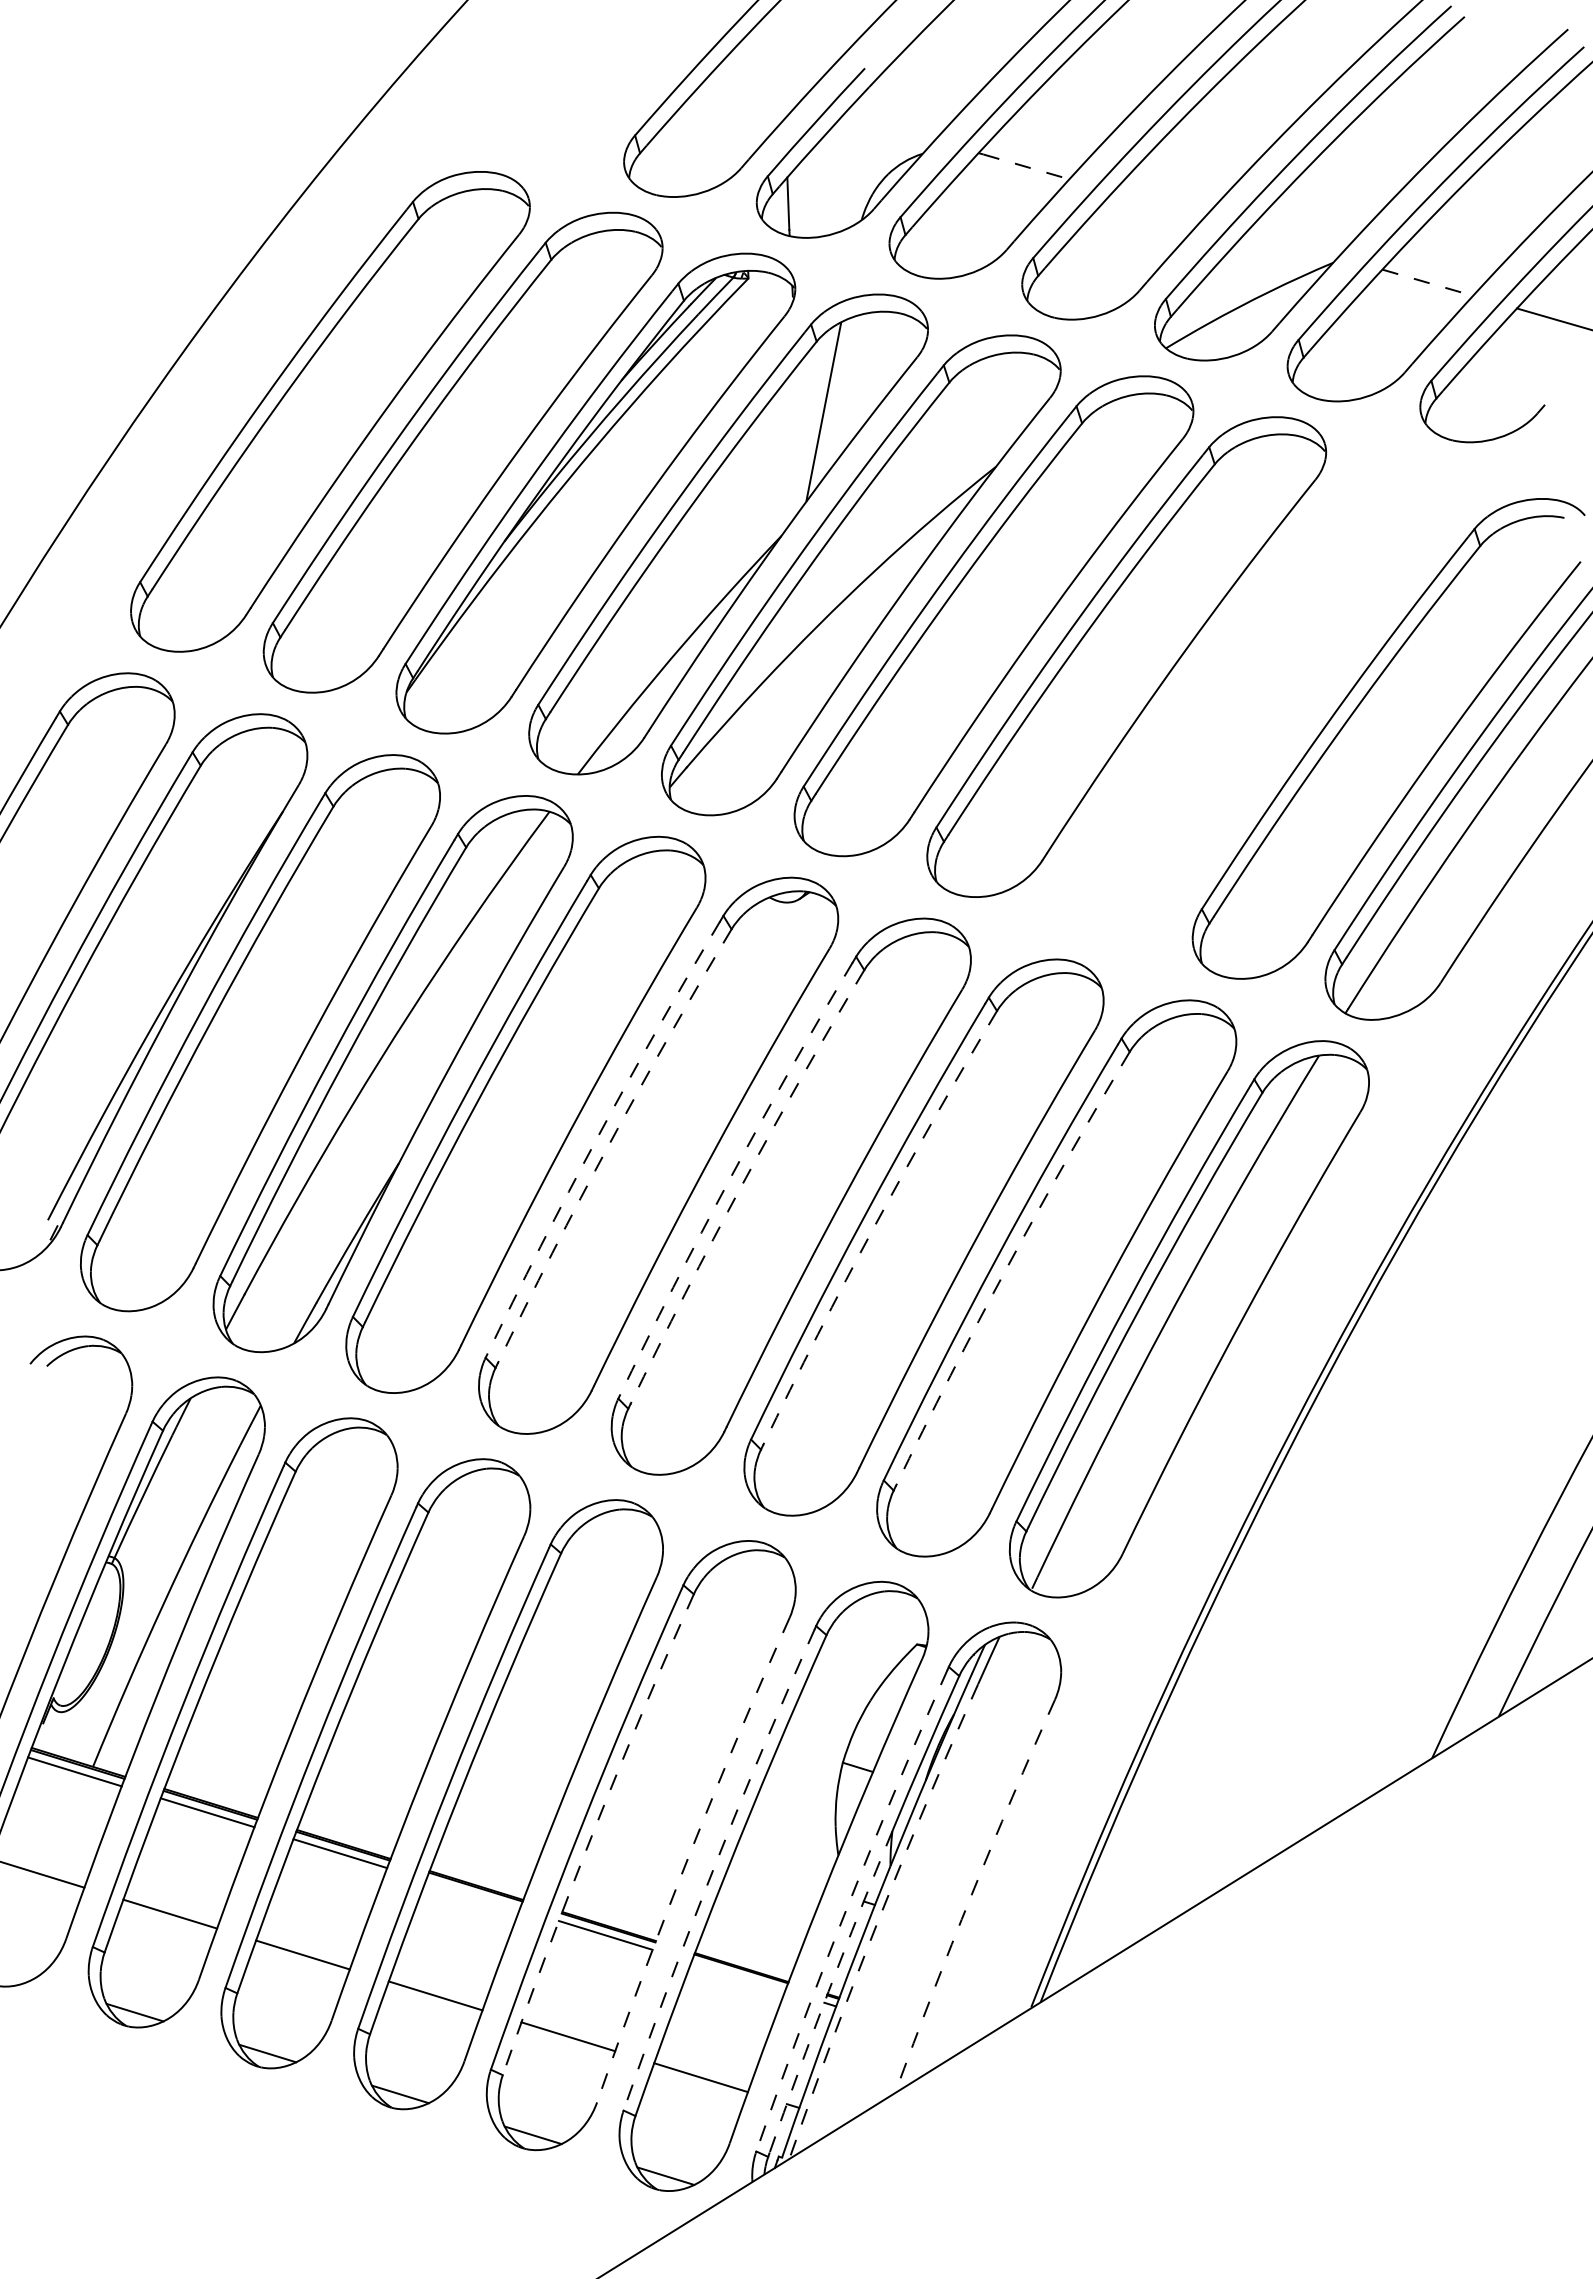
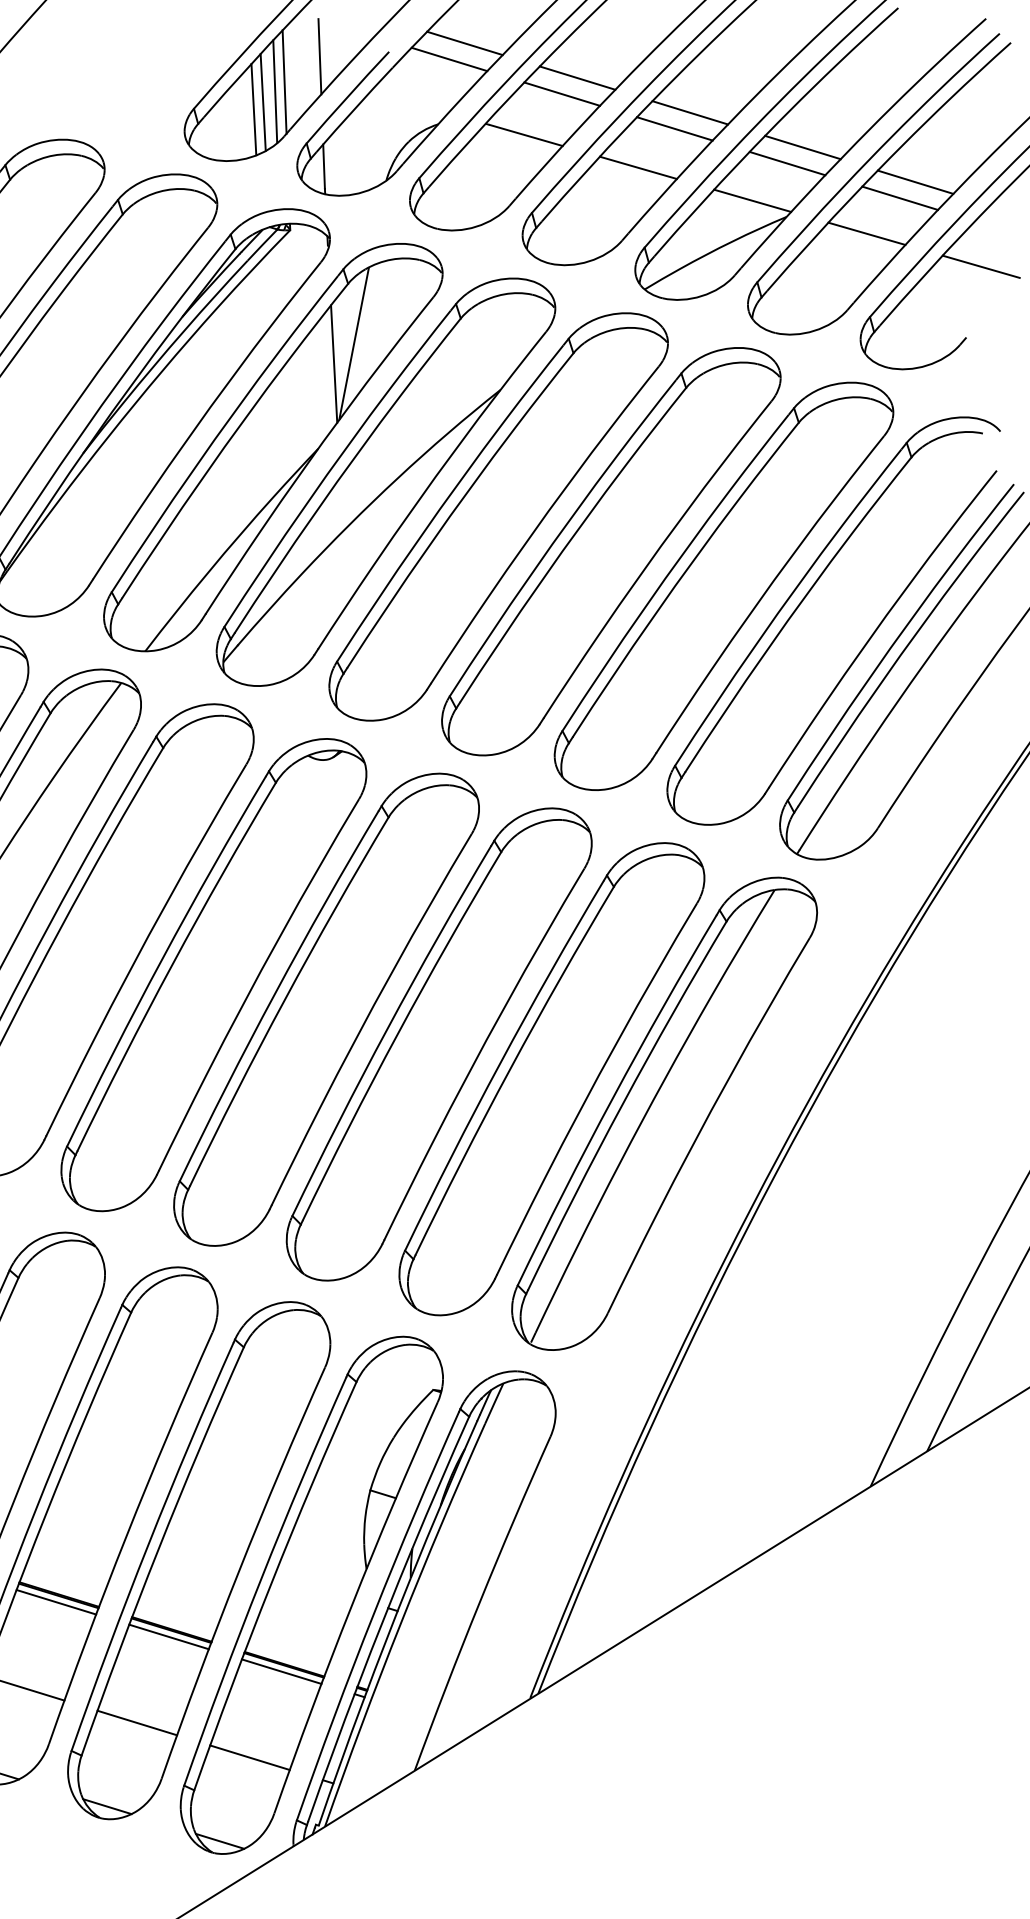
line: (953, 58) -> (464, 43), added
line: (783, 73) -> (319, 56), added
line: (935, 77) -> (449, 59), added
line: (1086, 99) -> (577, 78), added
line: (741, 103) -> (284, 81), added
line: (730, 114) -> (274, 90), added
line: (1068, 118) -> (561, 94), added
line: (716, 127) -> (263, 102), added
line: (705, 136) -> (253, 109), added
line: (1219, 139) -> (690, 112), added
line: (1201, 158) -> (674, 128), added
line: (1026, 166) -> (526, 135), dashed -> solid
line: (1351, 180) -> (802, 147), added
line: (1333, 199) -> (786, 163), added
line: (1158, 204) -> (638, 167), added
line: (1484, 221) -> (915, 181), added
line: (1466, 240) -> (899, 197), added
line: (1292, 243) -> (752, 200), added
line: (1428, 282) -> (867, 233), dashed -> solid
line: (799, 436) -> (333, 364), added
part: (1259, 697) -> (724, 585), added
arc: (597, 1136) -> (162, 958), dashed -> solid
arc: (609, 1143) -> (172, 964), dashed -> solid
arc: (730, 1177) -> (274, 993), dashed -> solid
arc: (742, 1184) -> (285, 999), dashed -> solid
arc: (875, 1225) -> (398, 1034), dashed -> solid
arc: (1007, 1266) -> (510, 1069), dashed -> solid
arc: (593, 1832) -> (158, 1549), dashed -> solid
arc: (688, 1858) -> (239, 1571), dashed -> solid
arc: (714, 1867) -> (261, 1579), dashed -> solid
line: (472, 1894) -> (55, 1602), added
arc: (971, 1894) -> (479, 1602), dashed -> solid
arc: (846, 1908) -> (373, 1614), dashed -> solid
arc: (878, 1919) -> (400, 1623), dashed -> solid
line: (738, 1975) -> (281, 1670), added
arc: (828, 1991) -> (358, 1684), dashed -> solid

